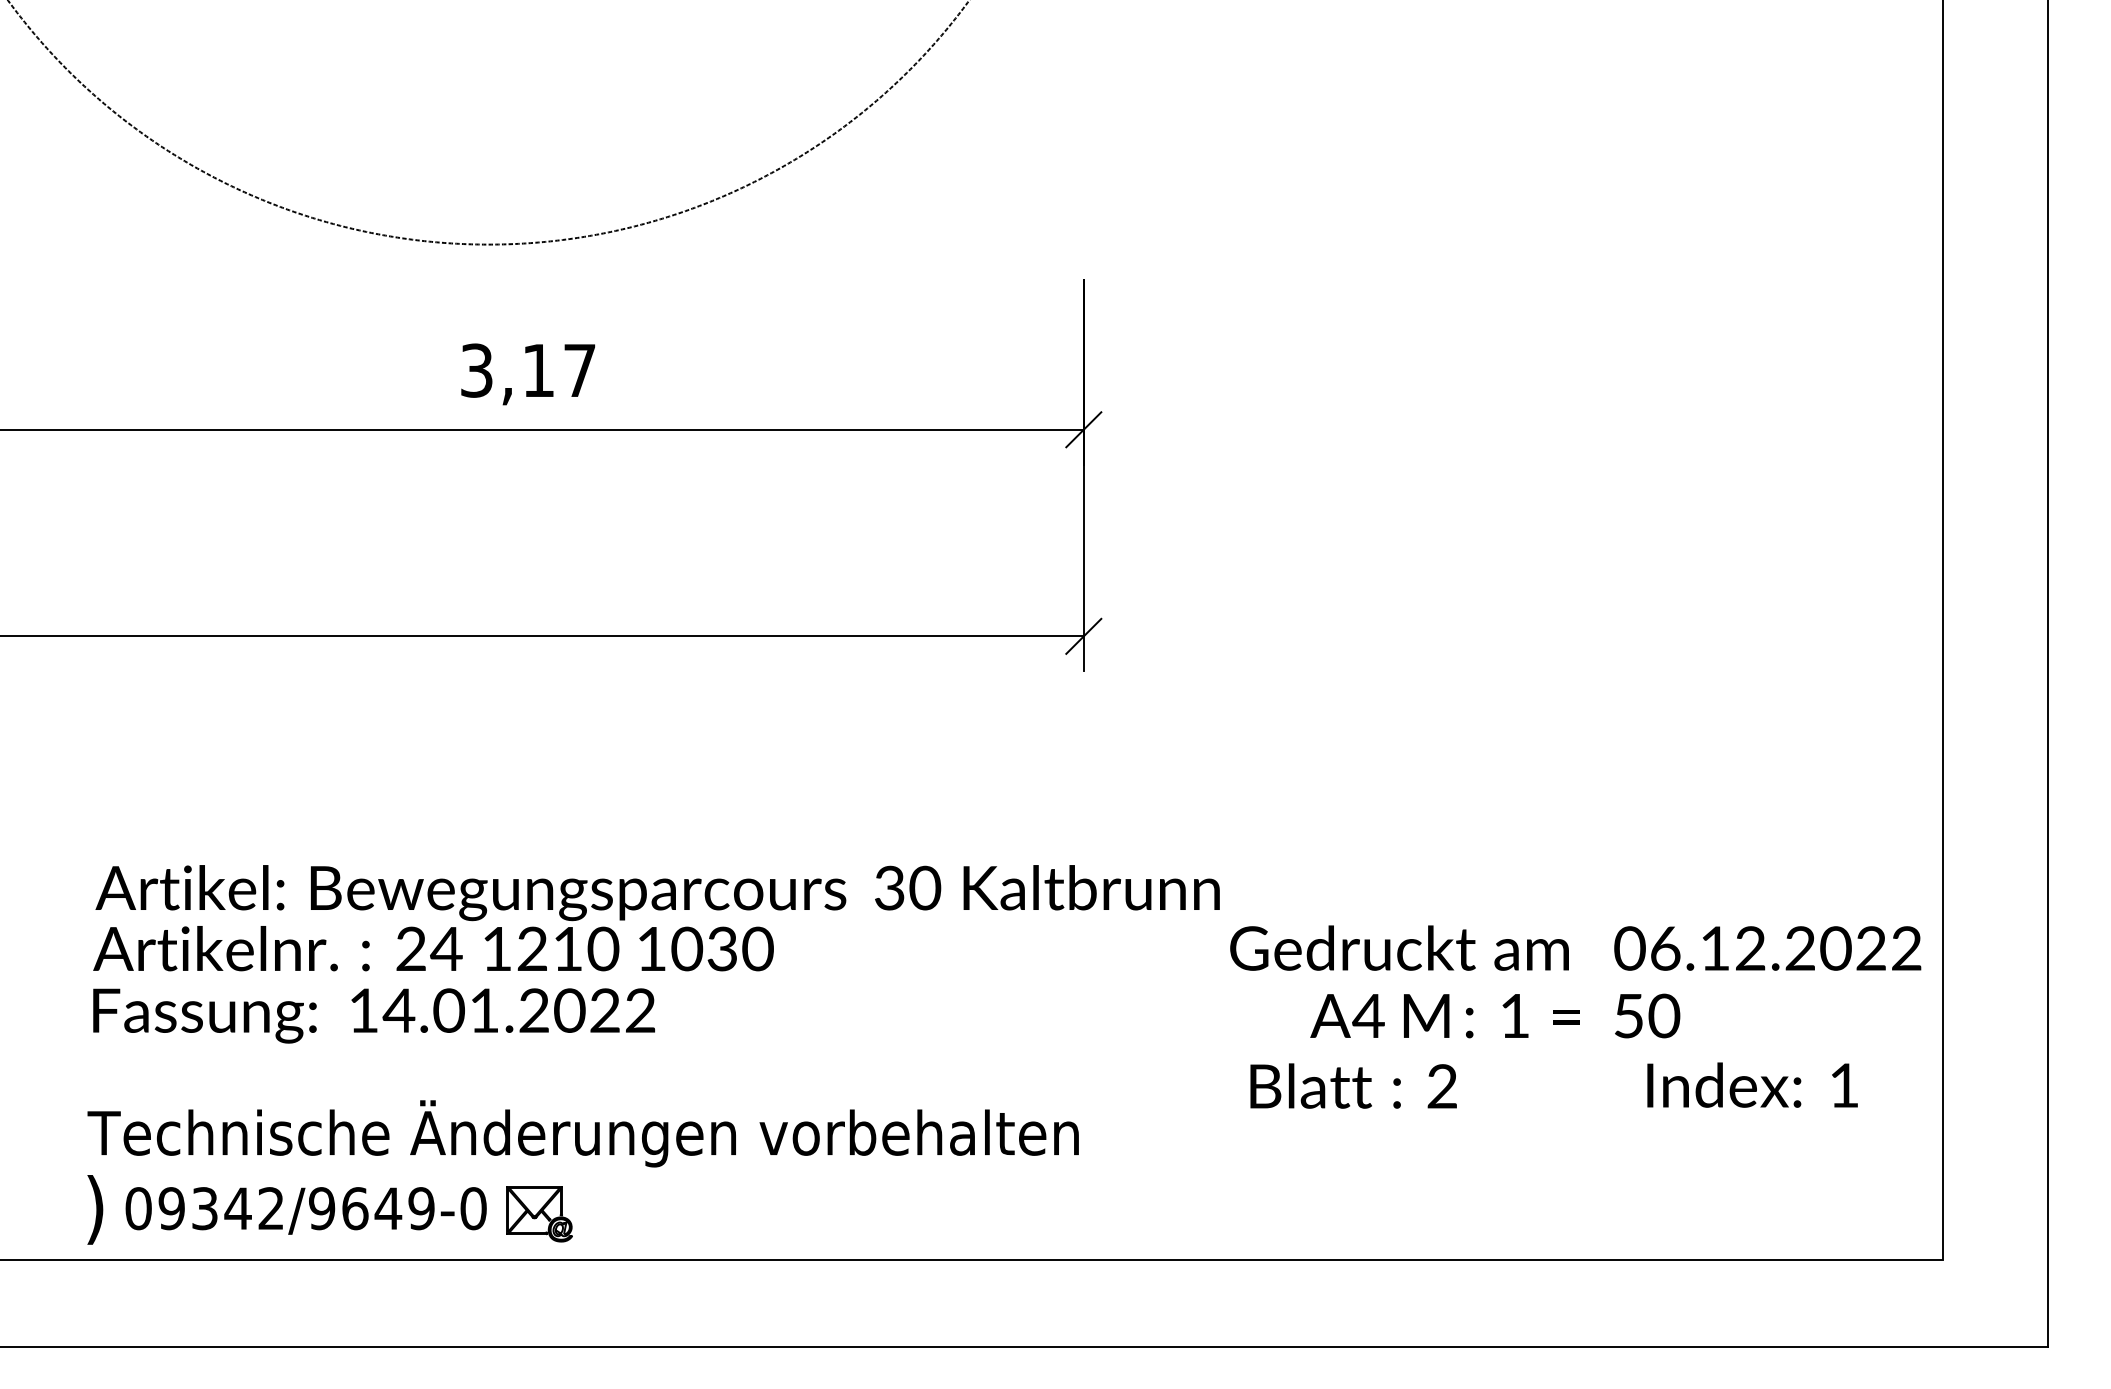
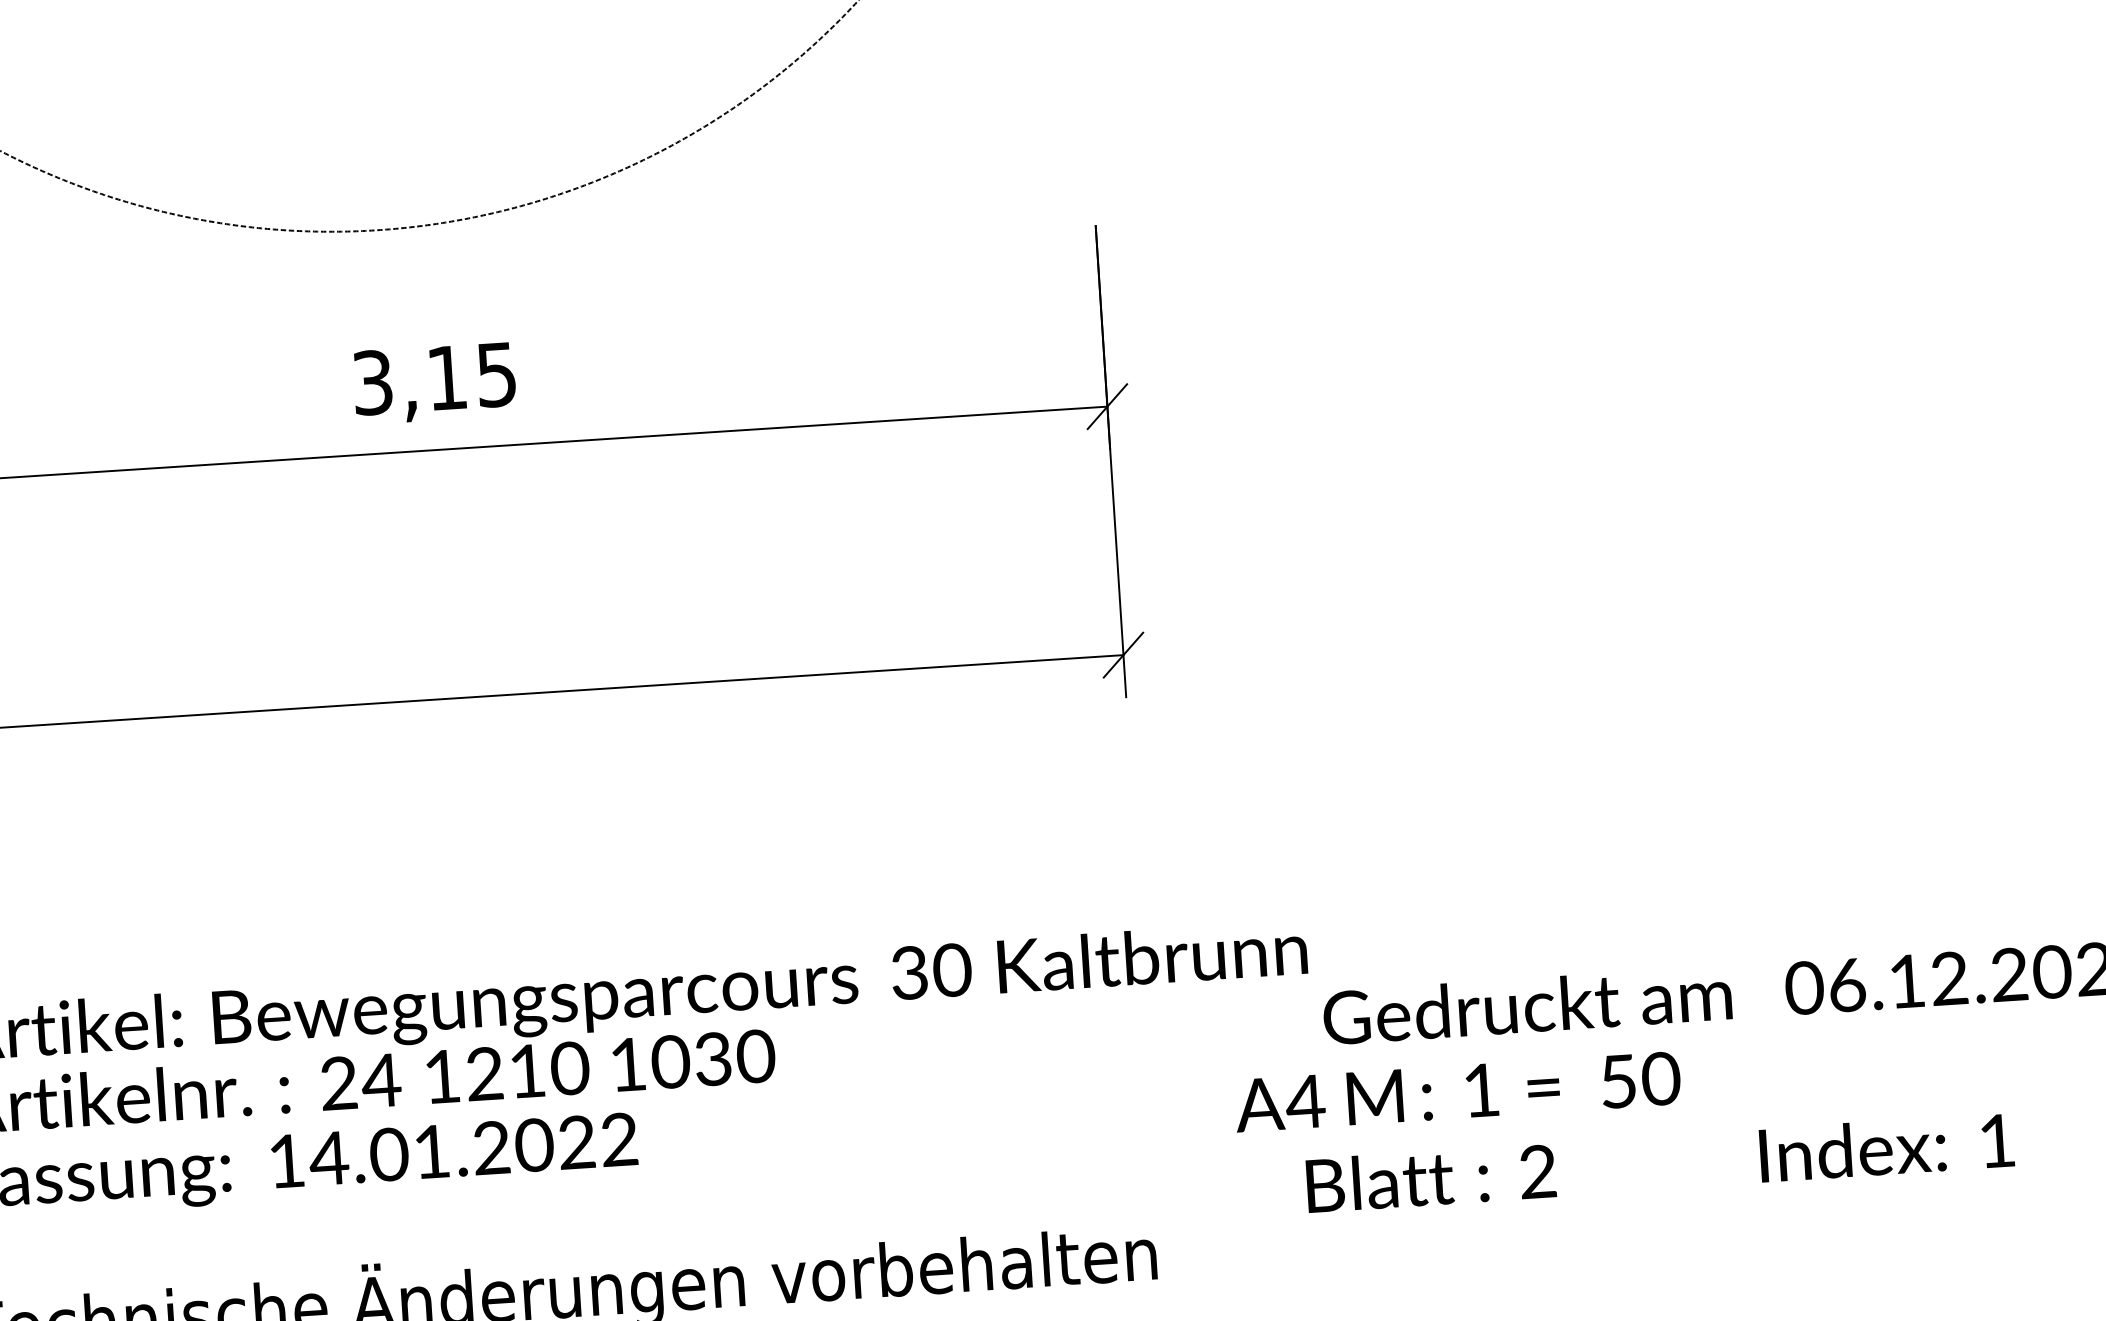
text: (579, 370) -> (496, 374), 3,17 -> 3,15
text: (1495, 1015) -> (1458, 1091), moved
text: (1752, 1084) -> (1886, 1146), moved
text: (1353, 1085) -> (1431, 1177), moved

